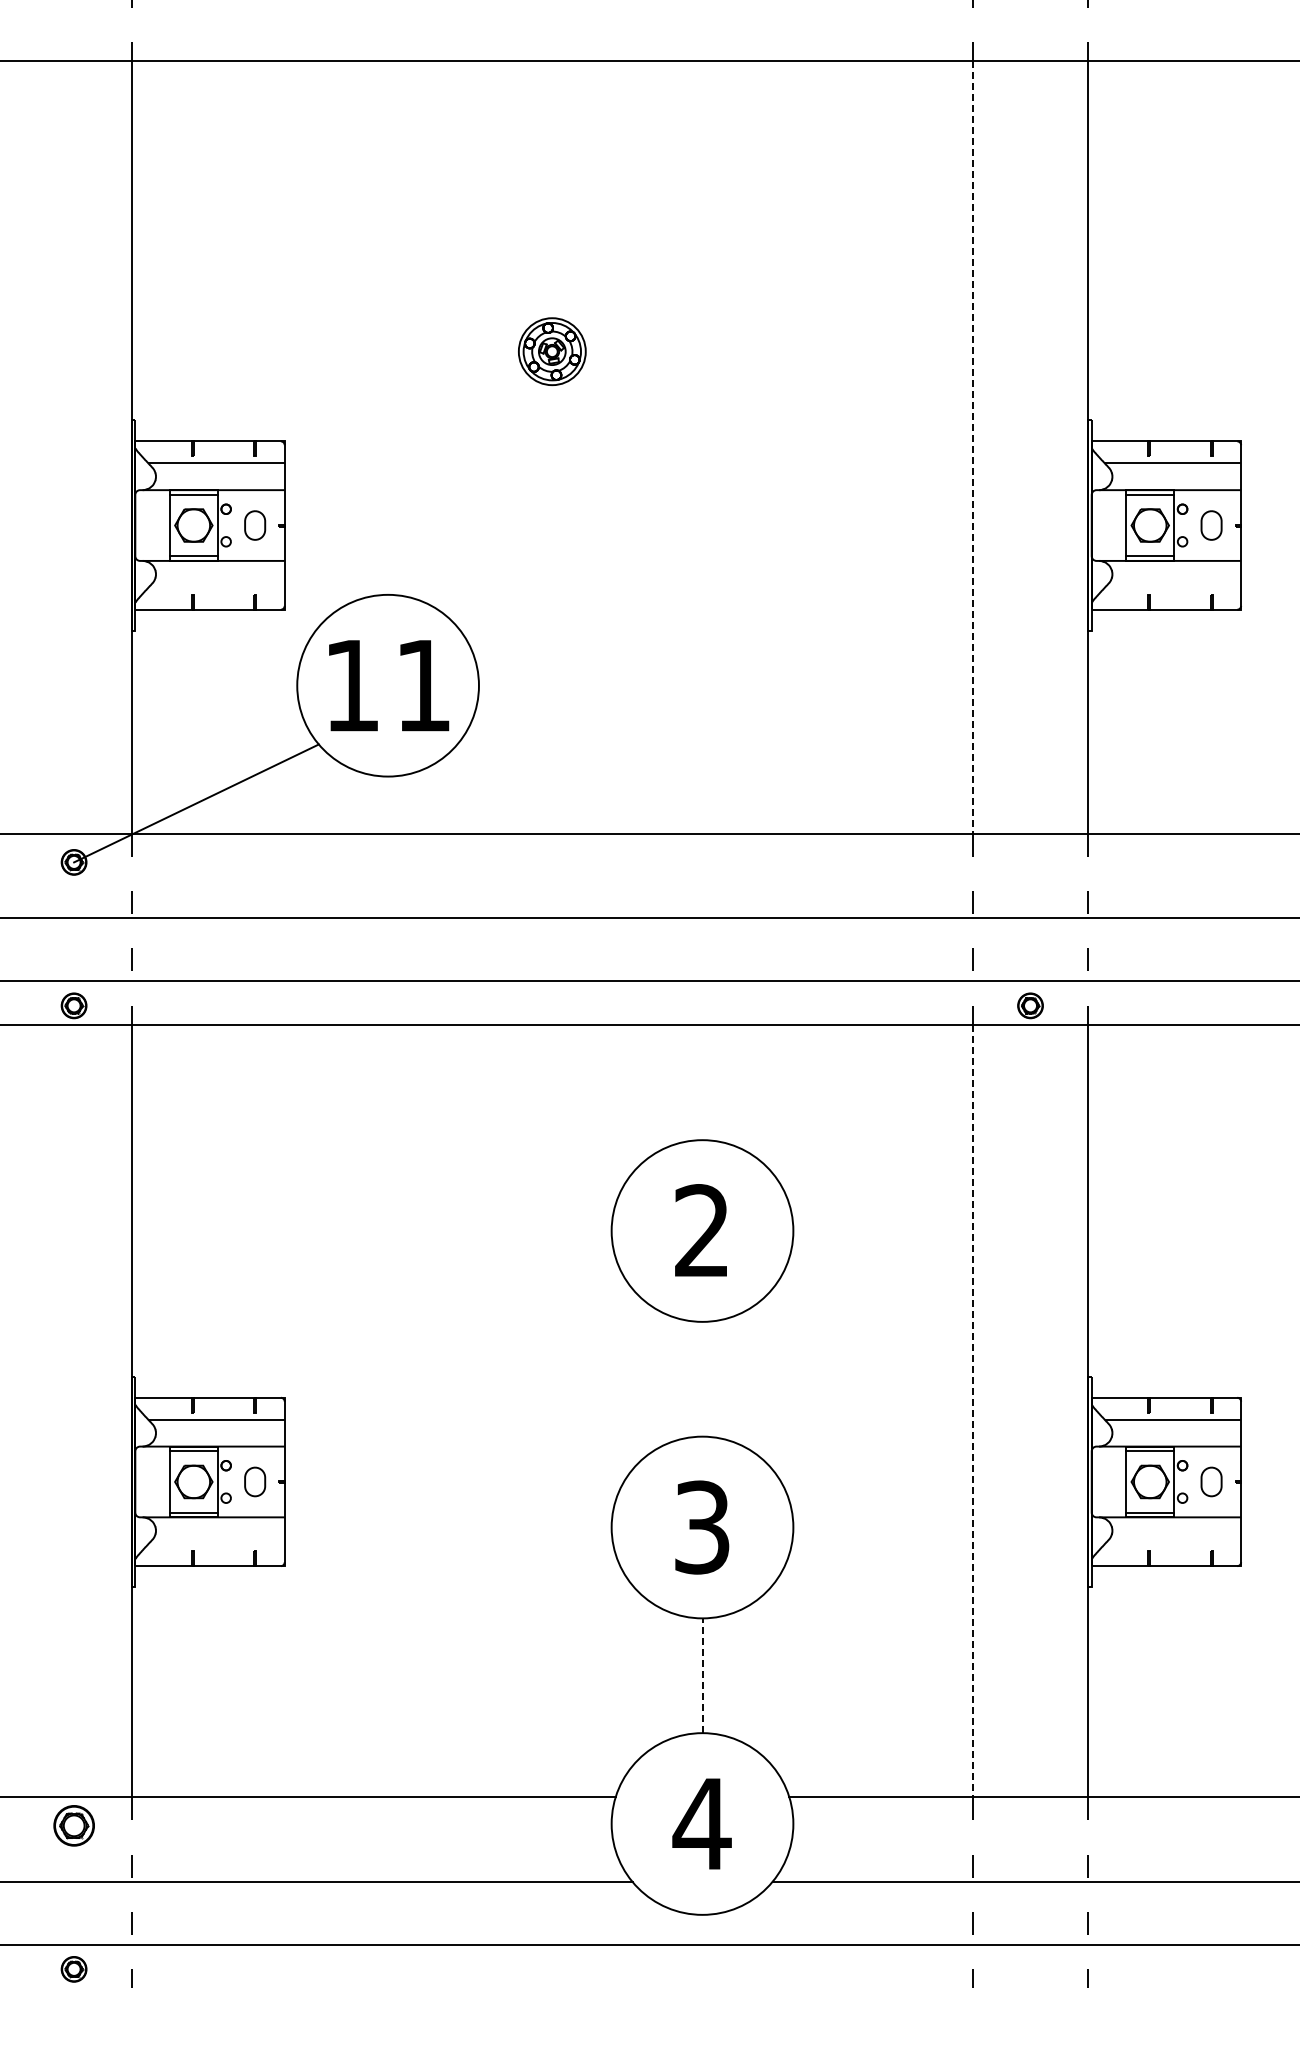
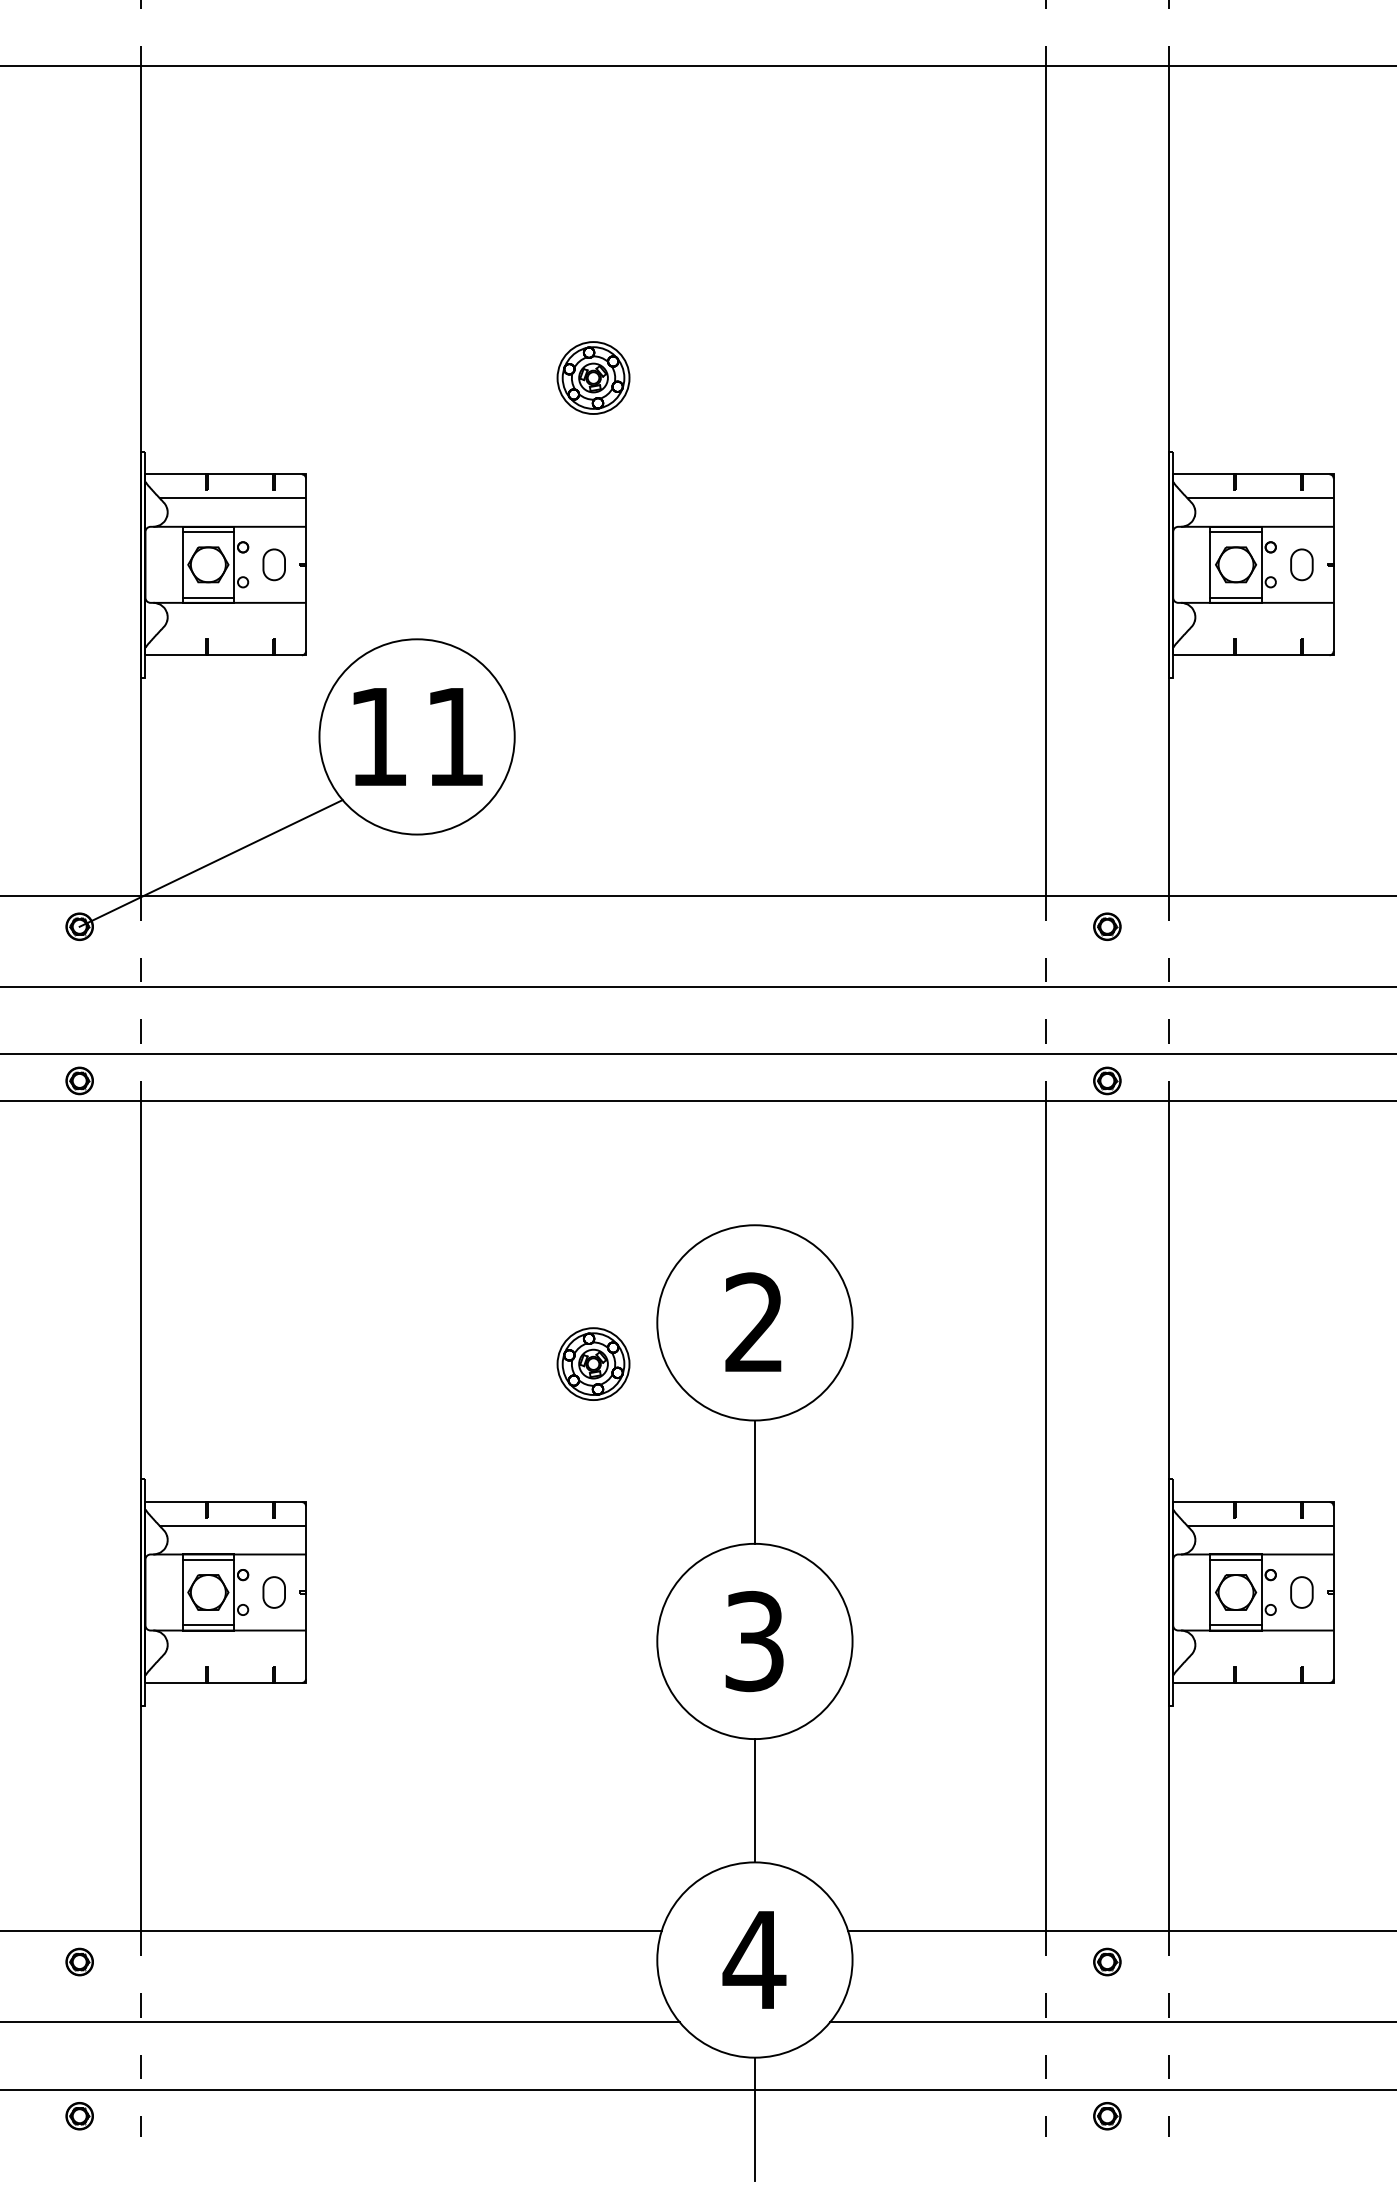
line: (973, 448) -> (1046, 482), dashed -> solid
part: (1030, 862) -> (1107, 926), added
part: (552, 1269) -> (593, 1364), added
line: (702, 1378) -> (754, 1481), added
line: (973, 1411) -> (1046, 1516), dashed -> solid
line: (702, 1675) -> (754, 1800), dashed -> solid
part: (73, 1825) -> (79, 1961), size x0.62
part: (1030, 1825) -> (1107, 1961), added
part: (1030, 1969) -> (1107, 2116), added
line: (702, 1971) -> (754, 2118), added

